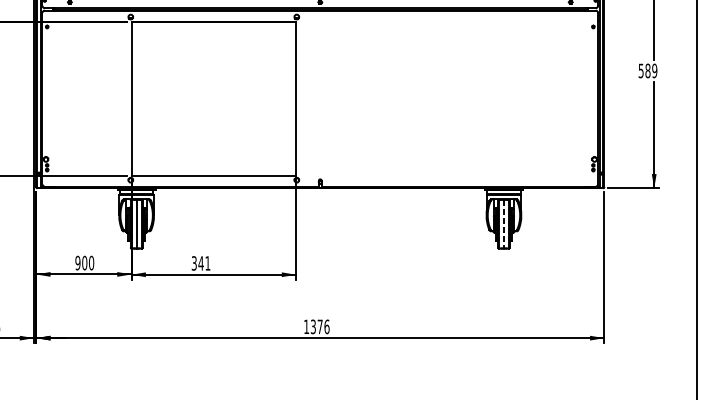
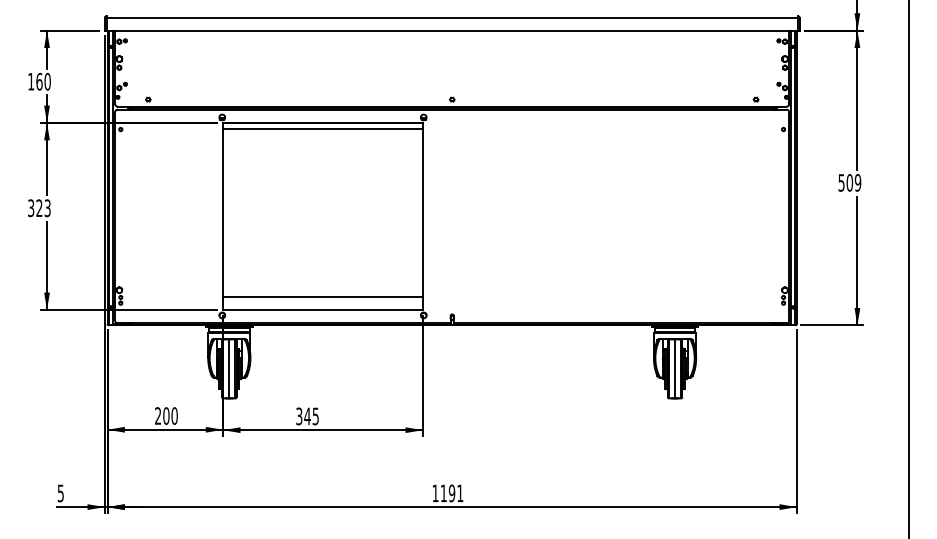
line: (213, 26) -> (322, 129), added
text: (647, 70) -> (849, 182), 589 -> 509
line: (213, 165) -> (322, 297), added
line: (504, 224) -> (675, 369), dashed -> solid
text: (77, 262) -> (157, 415), 900 -> 200
text: (207, 263) -> (315, 416), 341 -> 345
text: (319, 326) -> (451, 493), 1376 -> 1191

